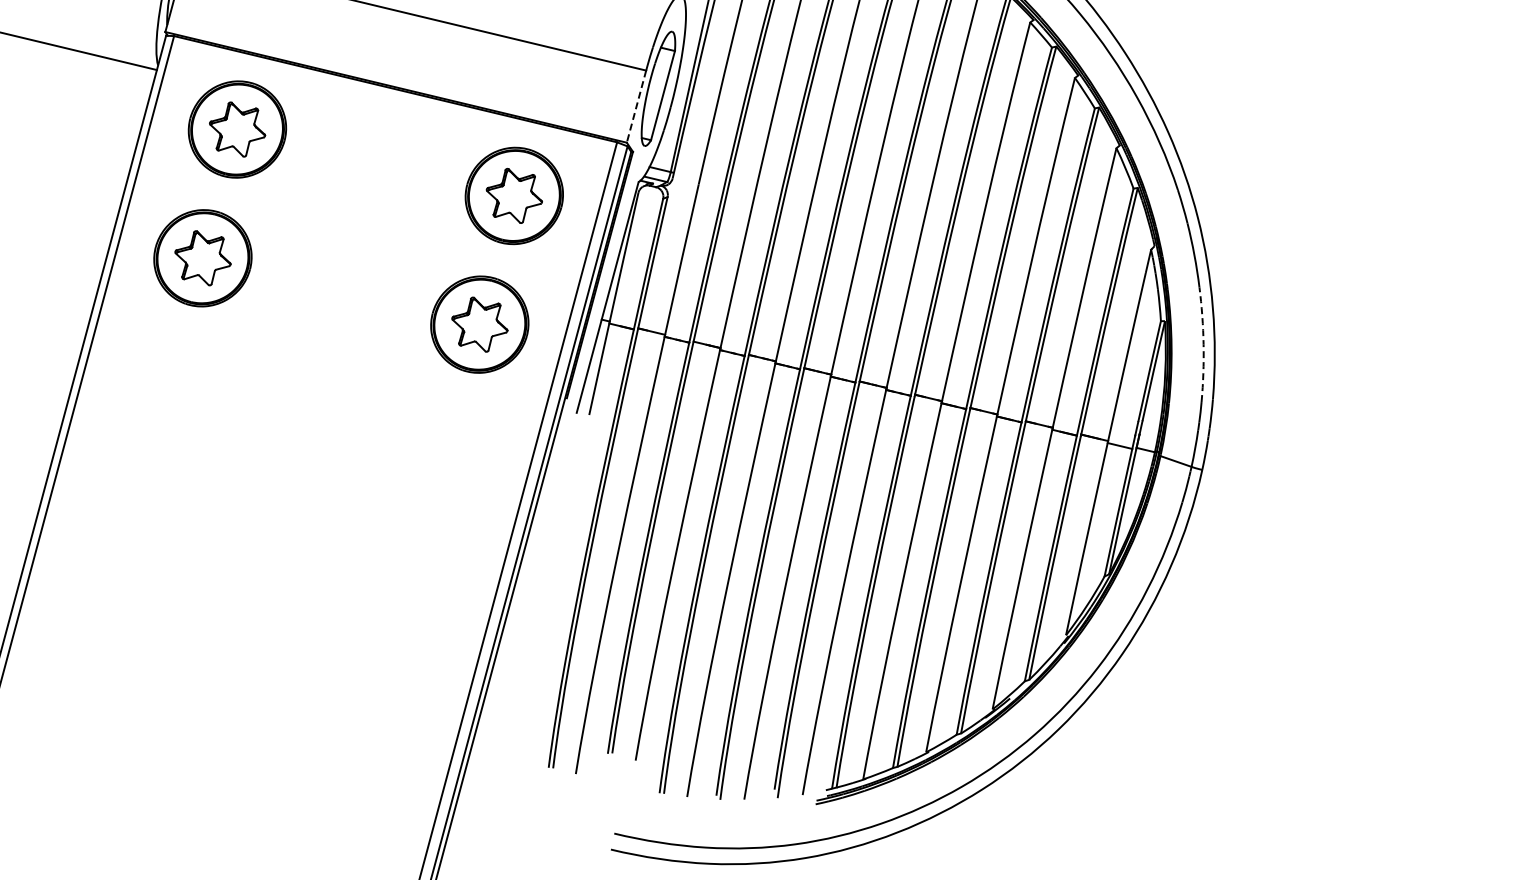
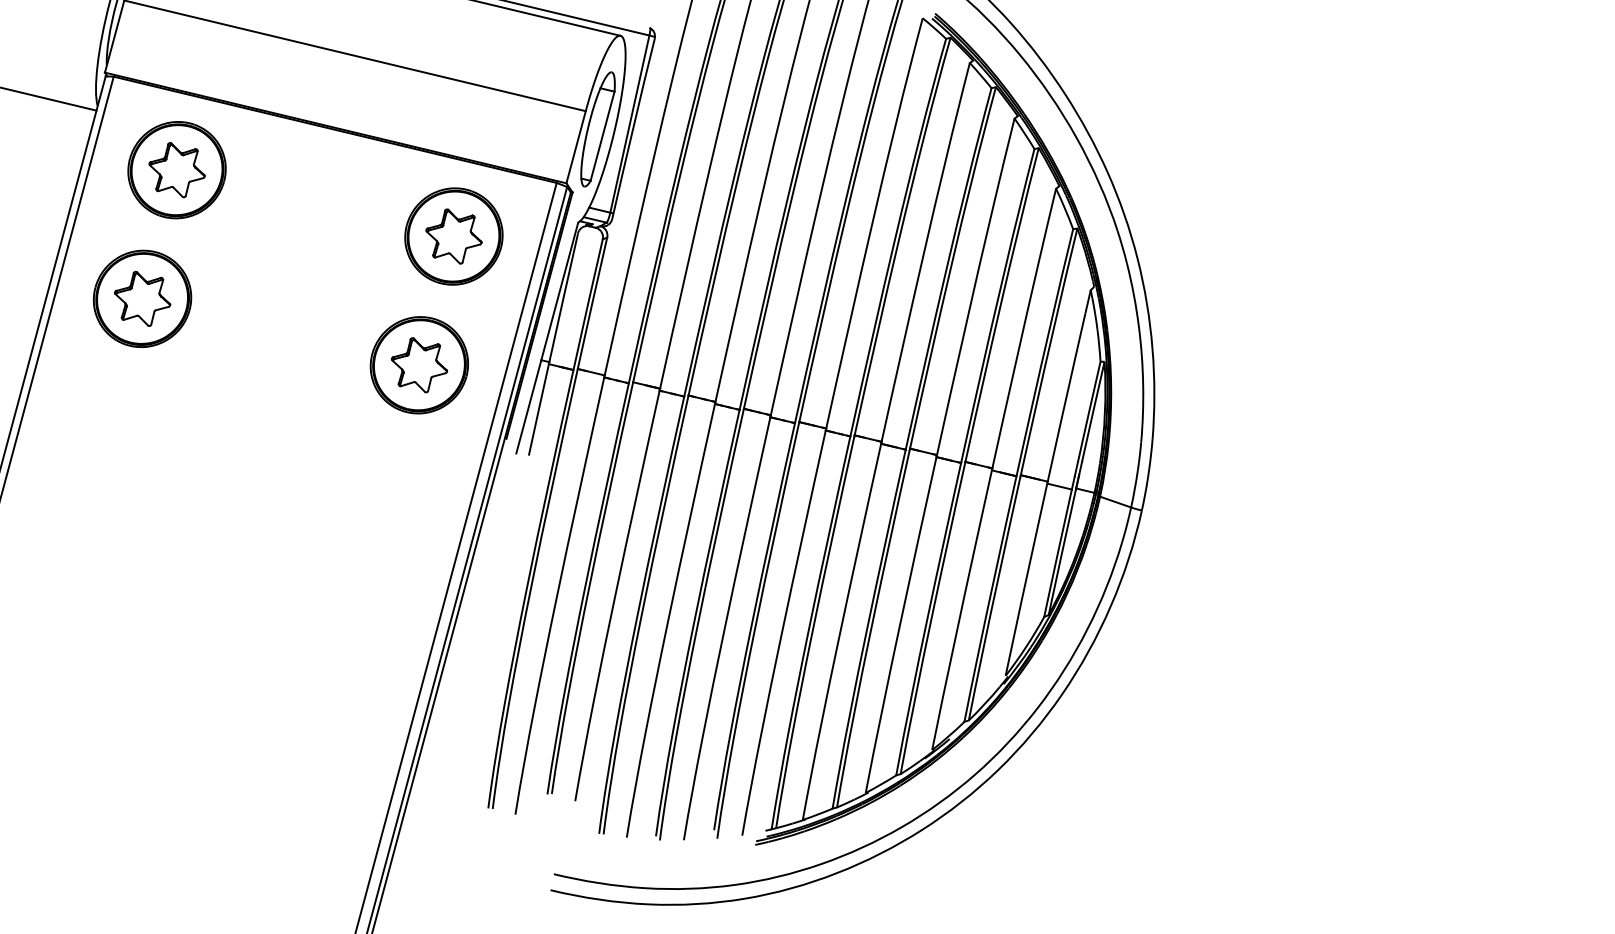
line: (635, 106) -> (575, 147), dashed -> solid
arc: (1203, 344) -> (1143, 385), dashed -> solid

